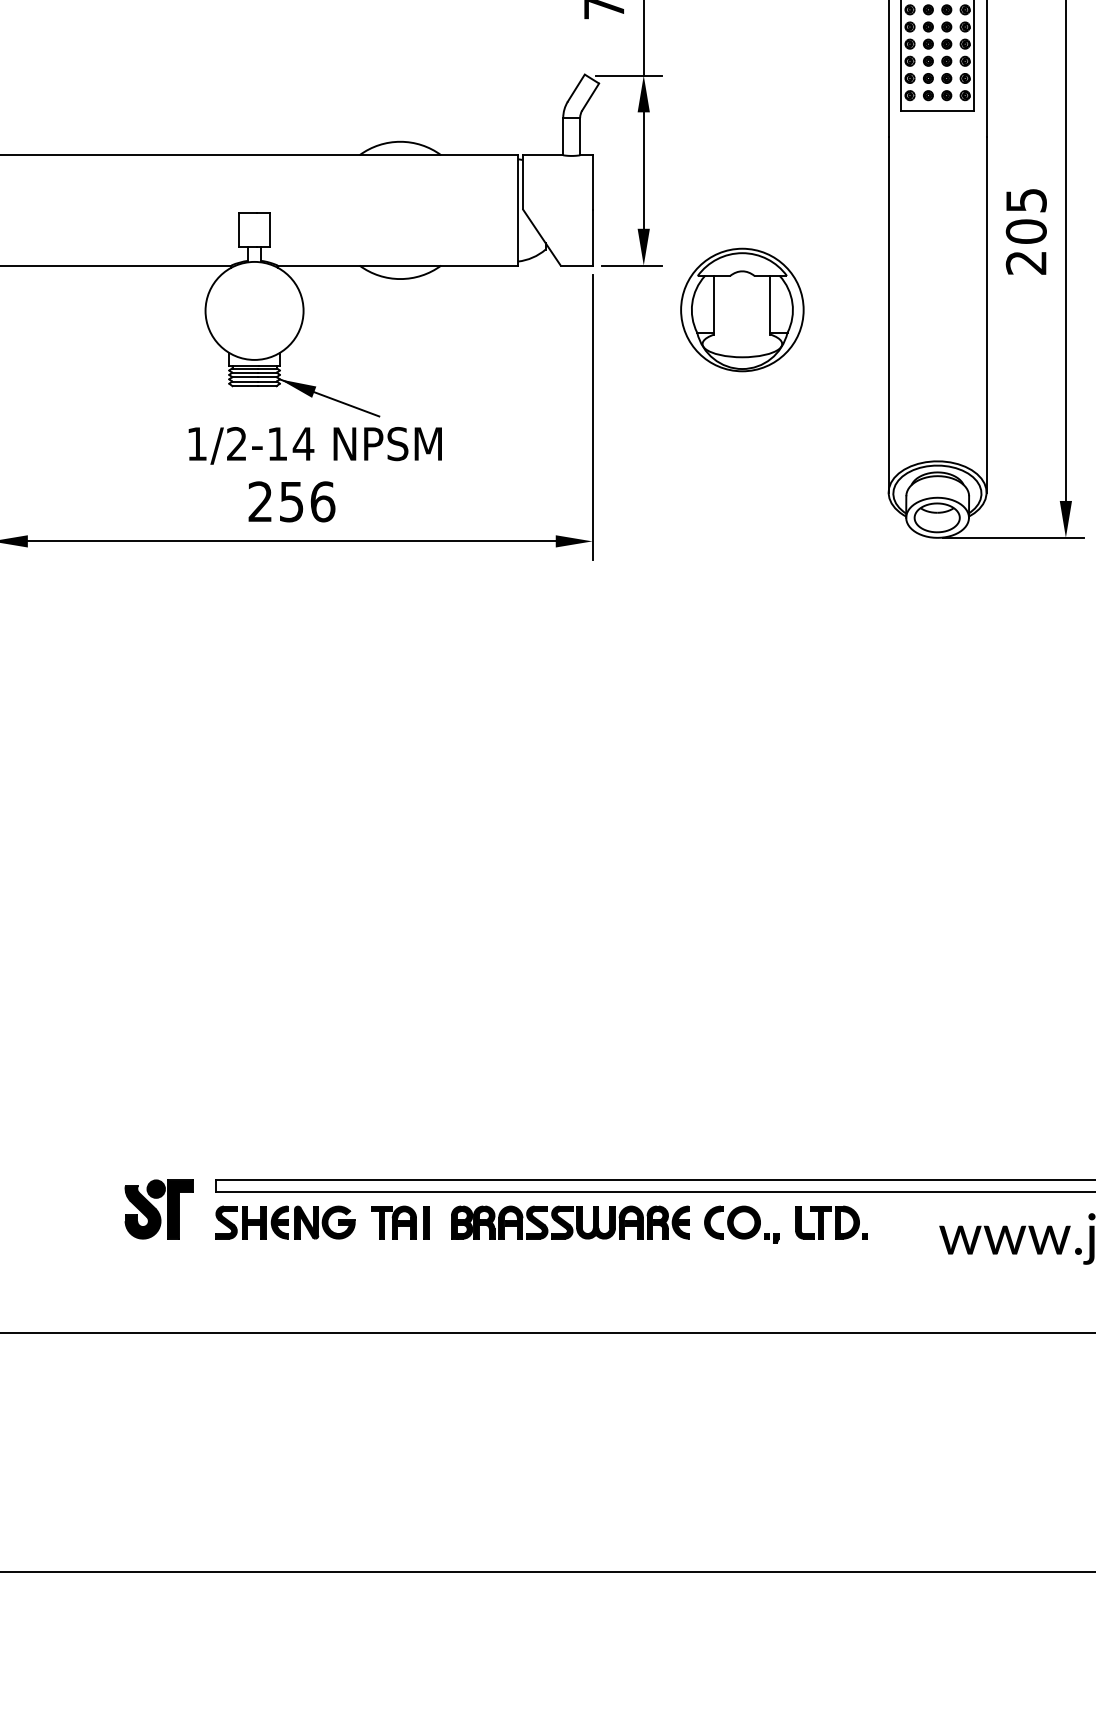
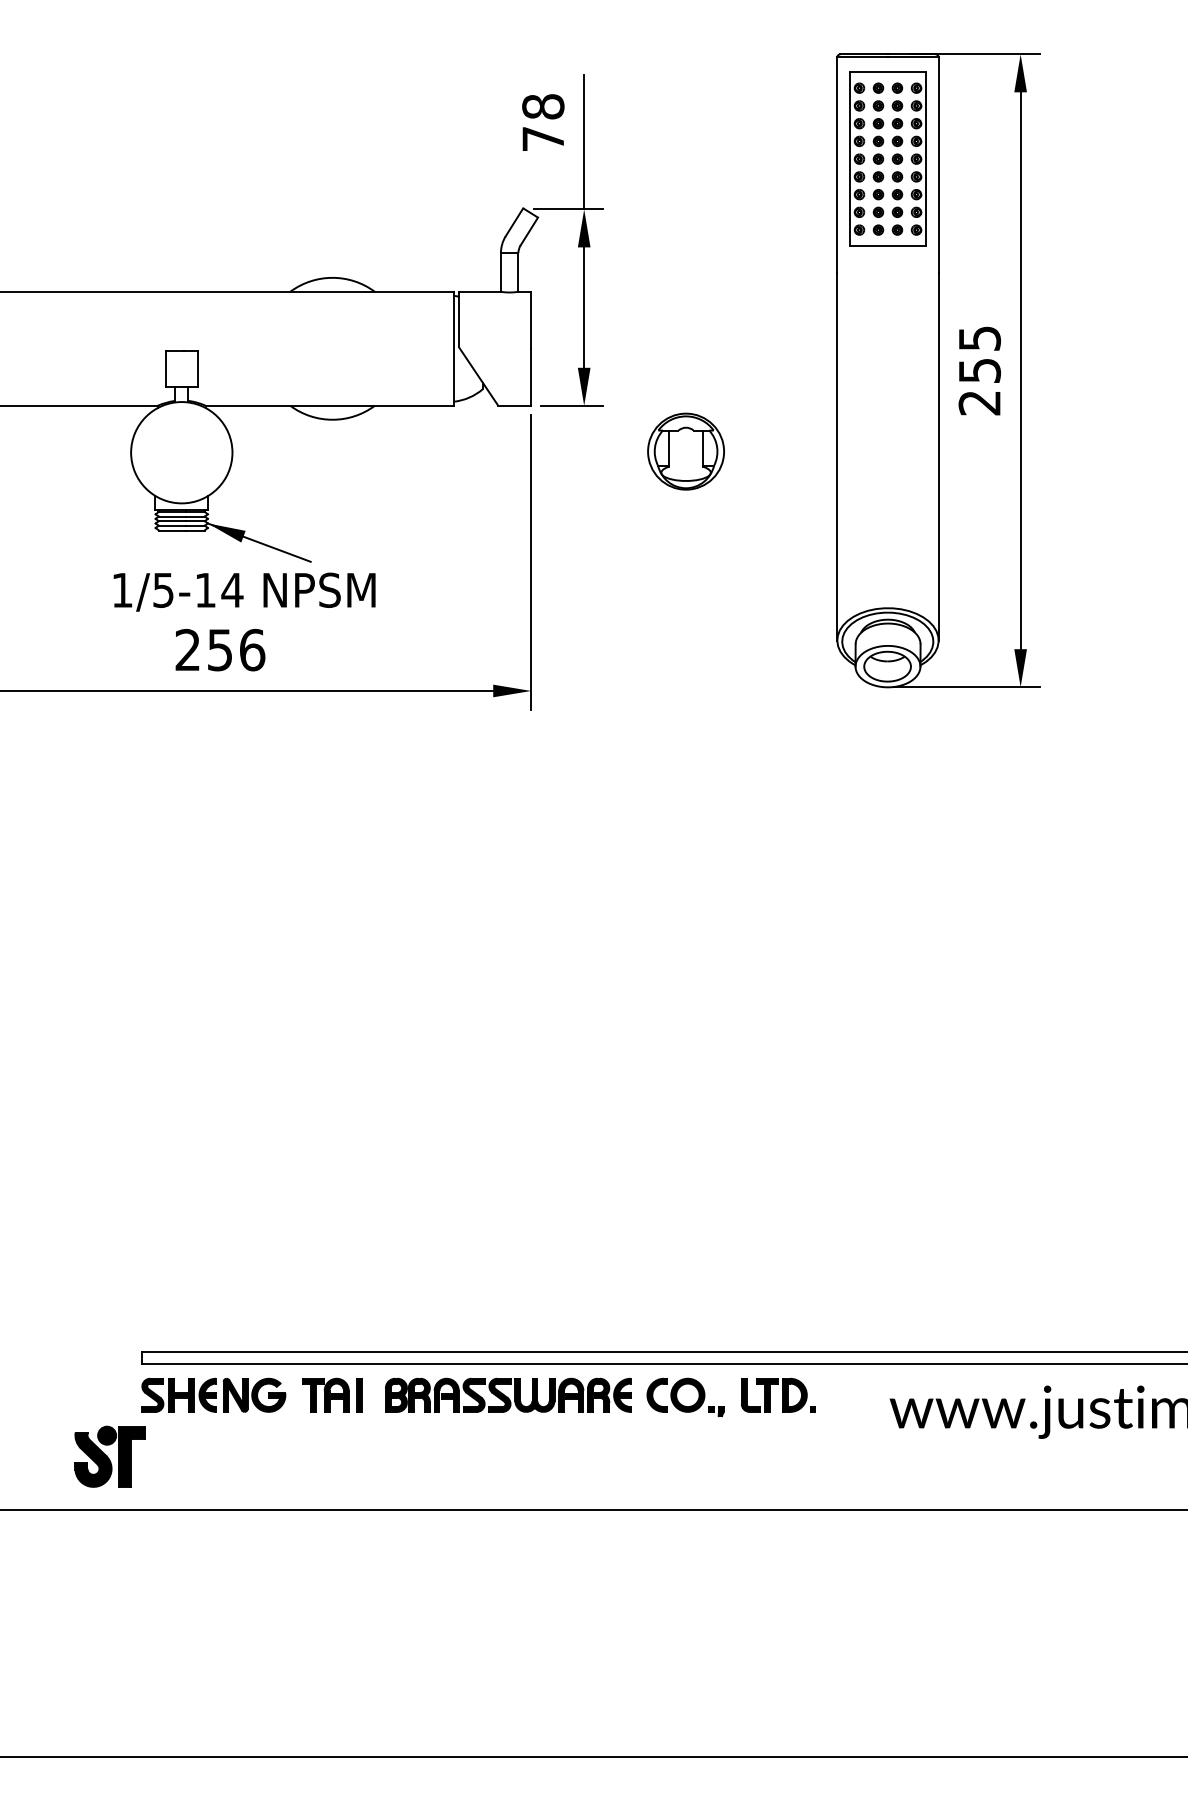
text: (1026, 231) -> (979, 370), 205 -> 255
part: (741, 309) -> (685, 451), size x0.6
text: (236, 443) -> (163, 589), 1/2-14 -> 1/5-14
part: (158, 1209) -> (109, 1456), moved

